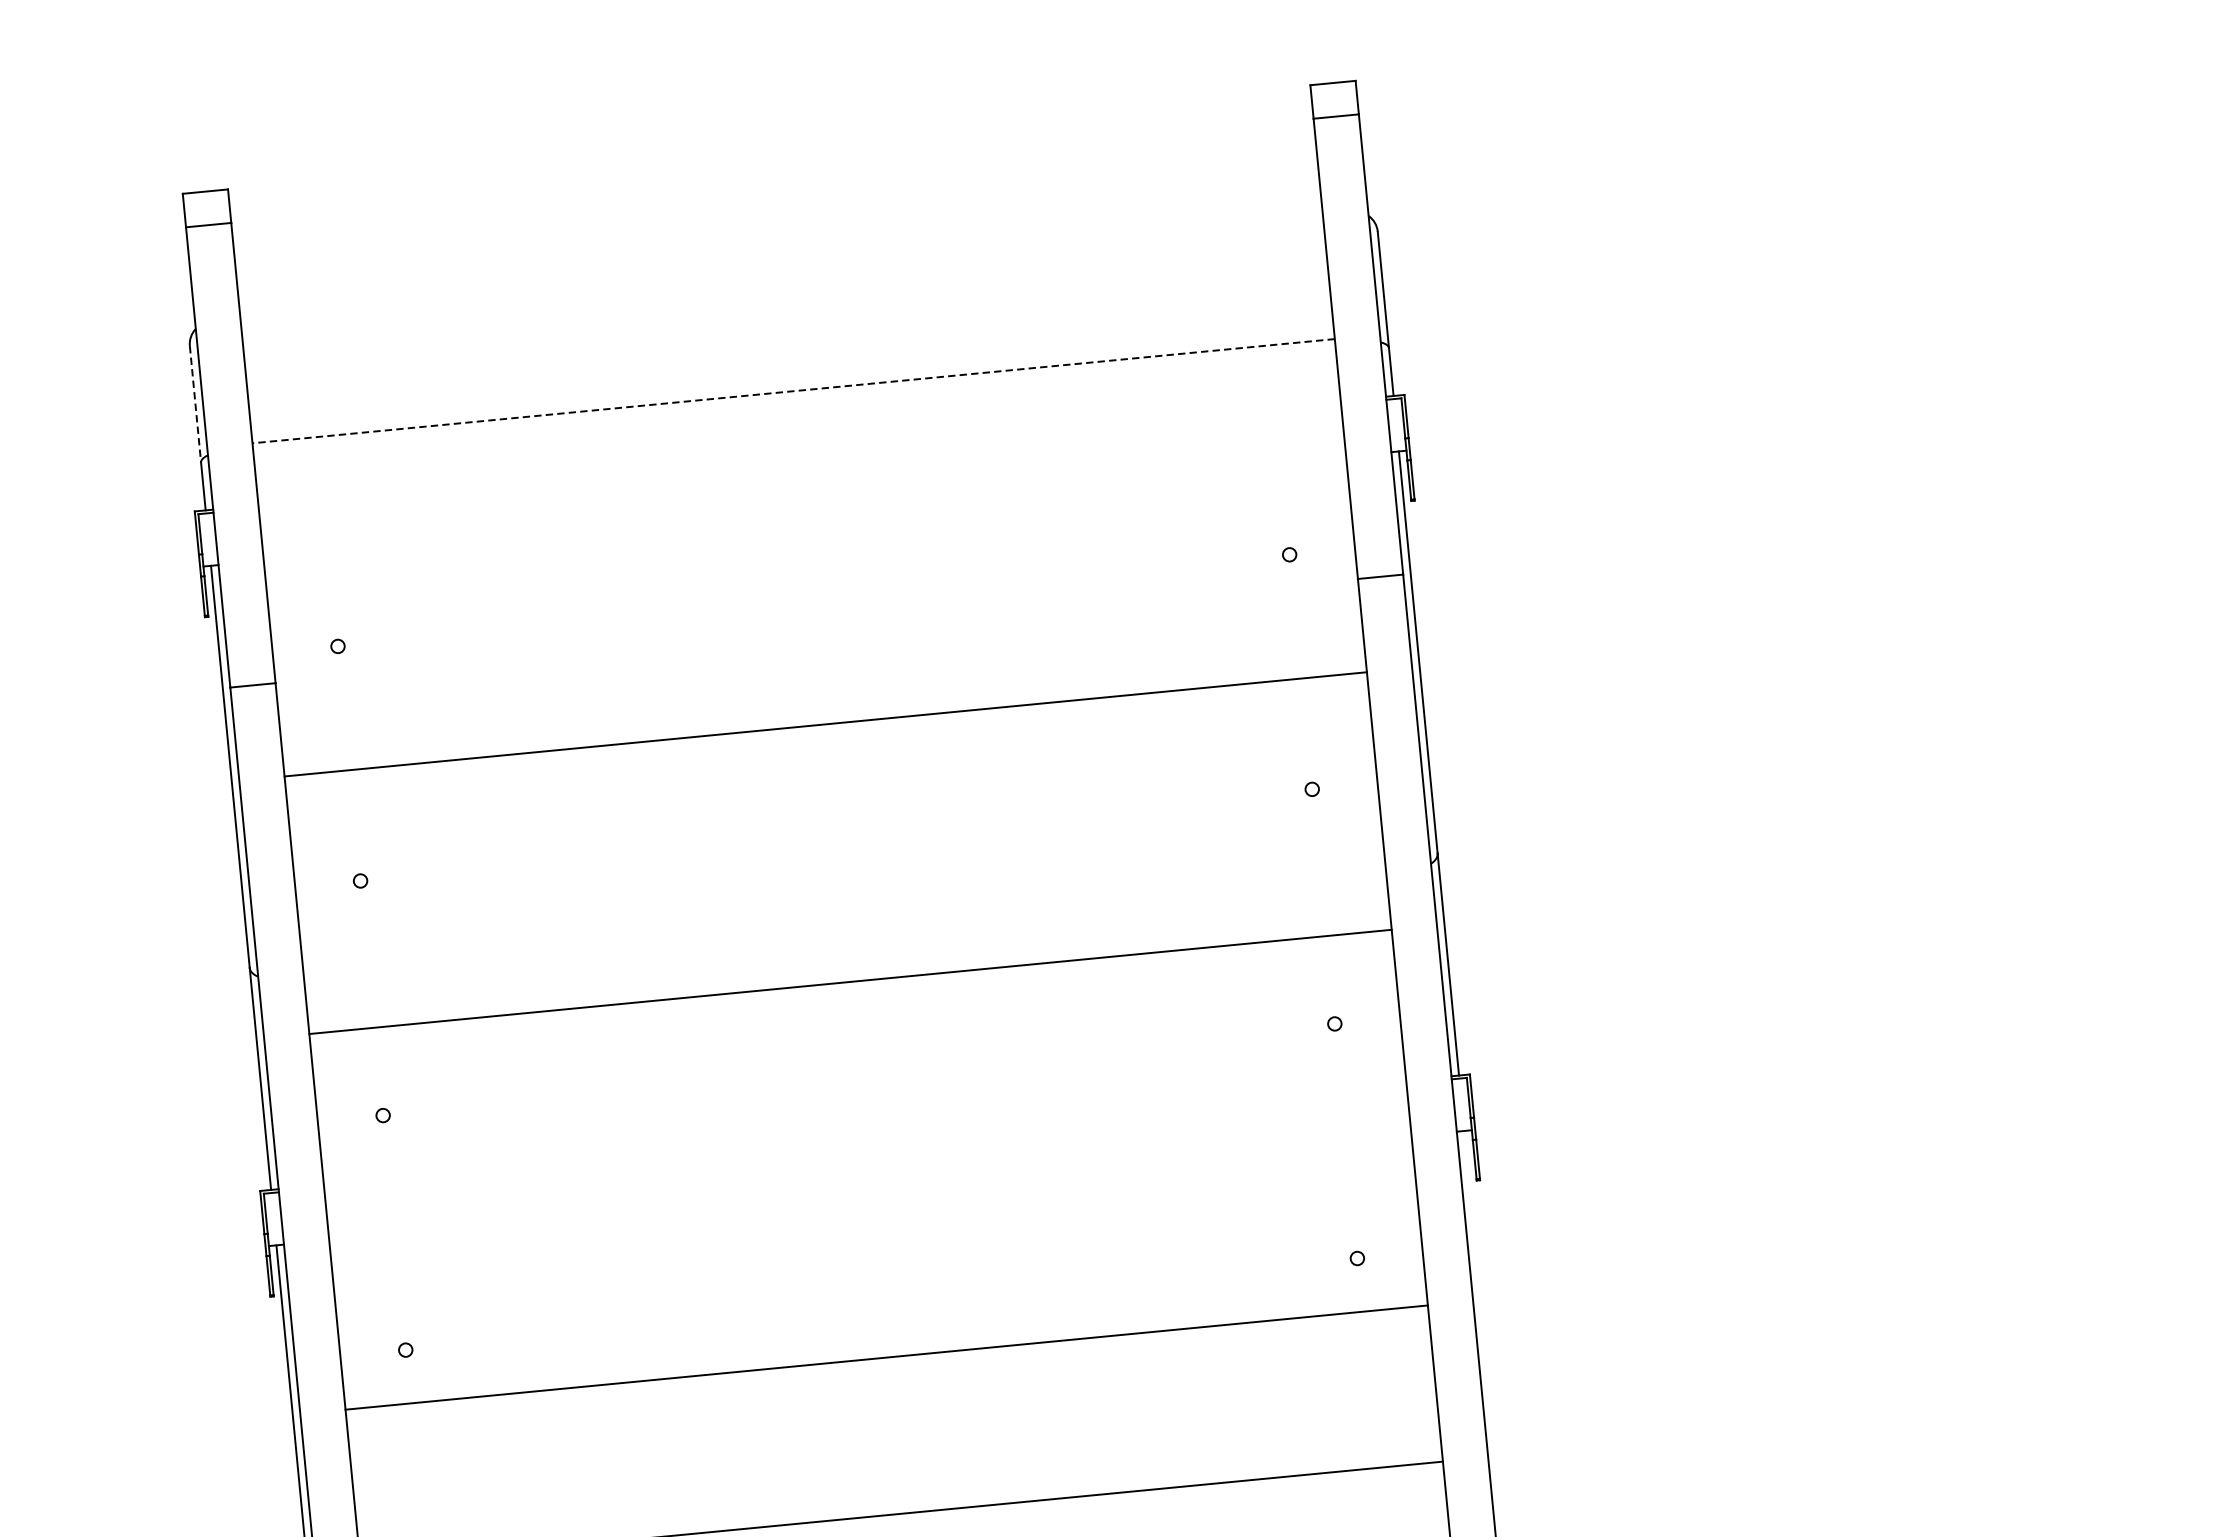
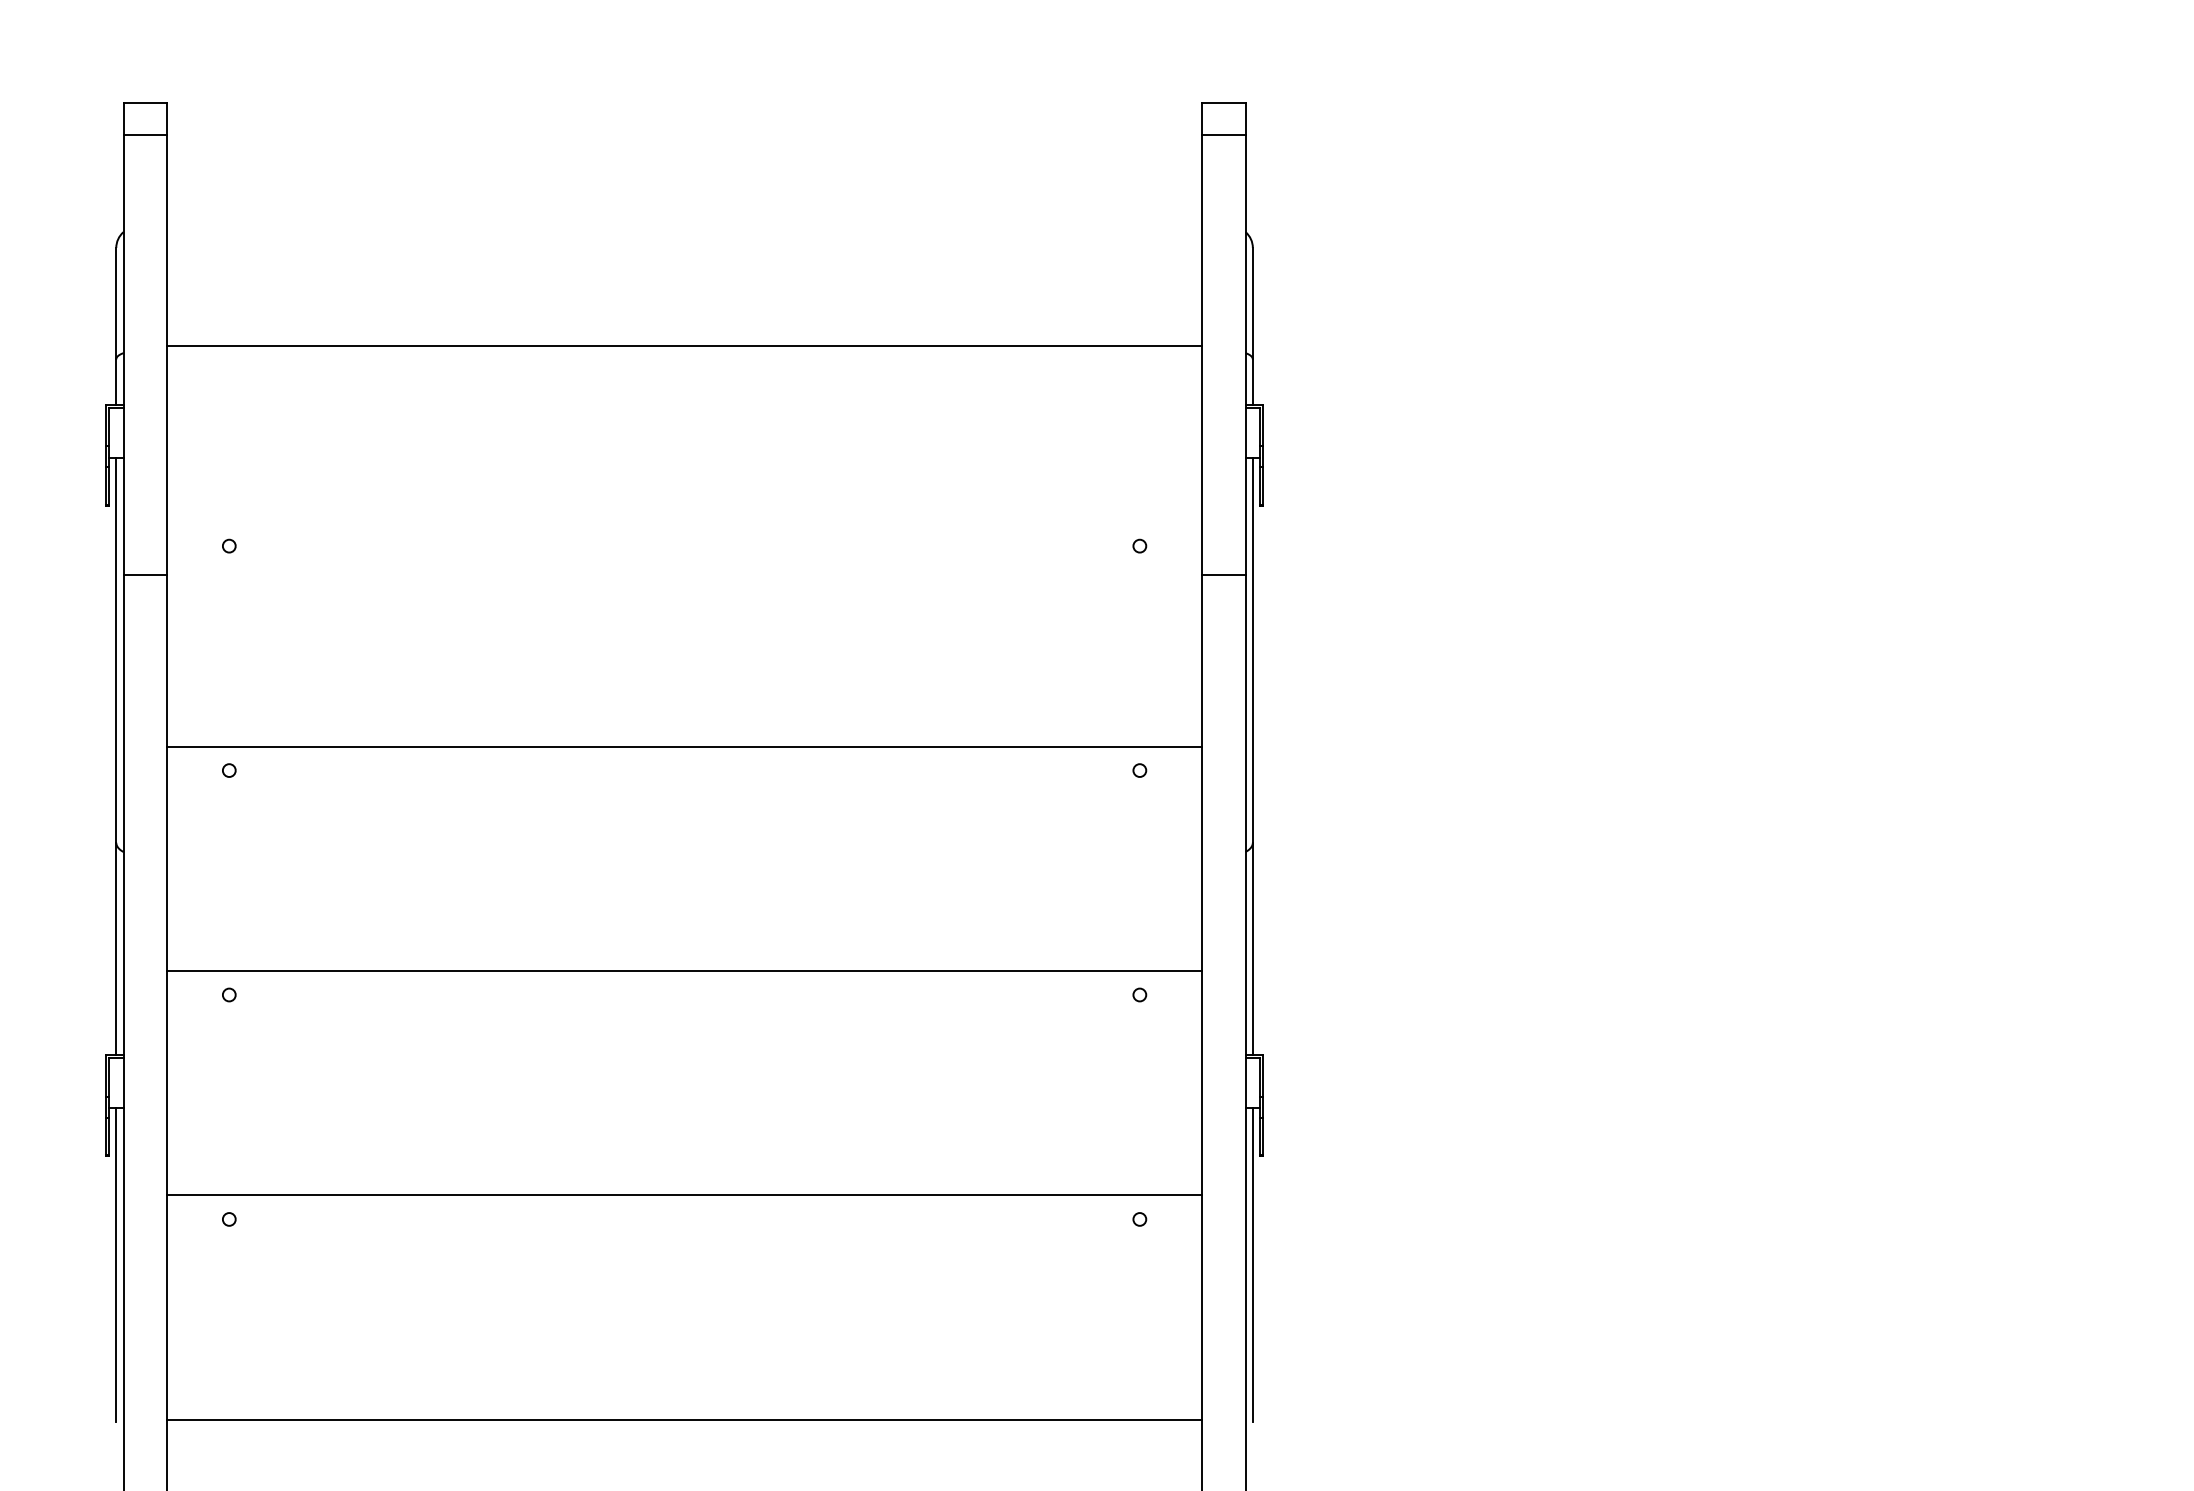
line: (793, 390) -> (684, 345), dashed -> solid
line: (195, 404) -> (116, 303), dashed -> solid
line: (825, 724) -> (684, 746), moved
line: (850, 981) -> (684, 970), moved
line: (1479, 1295) -> (1252, 1265), added
line: (886, 1357) -> (684, 1195), moved

